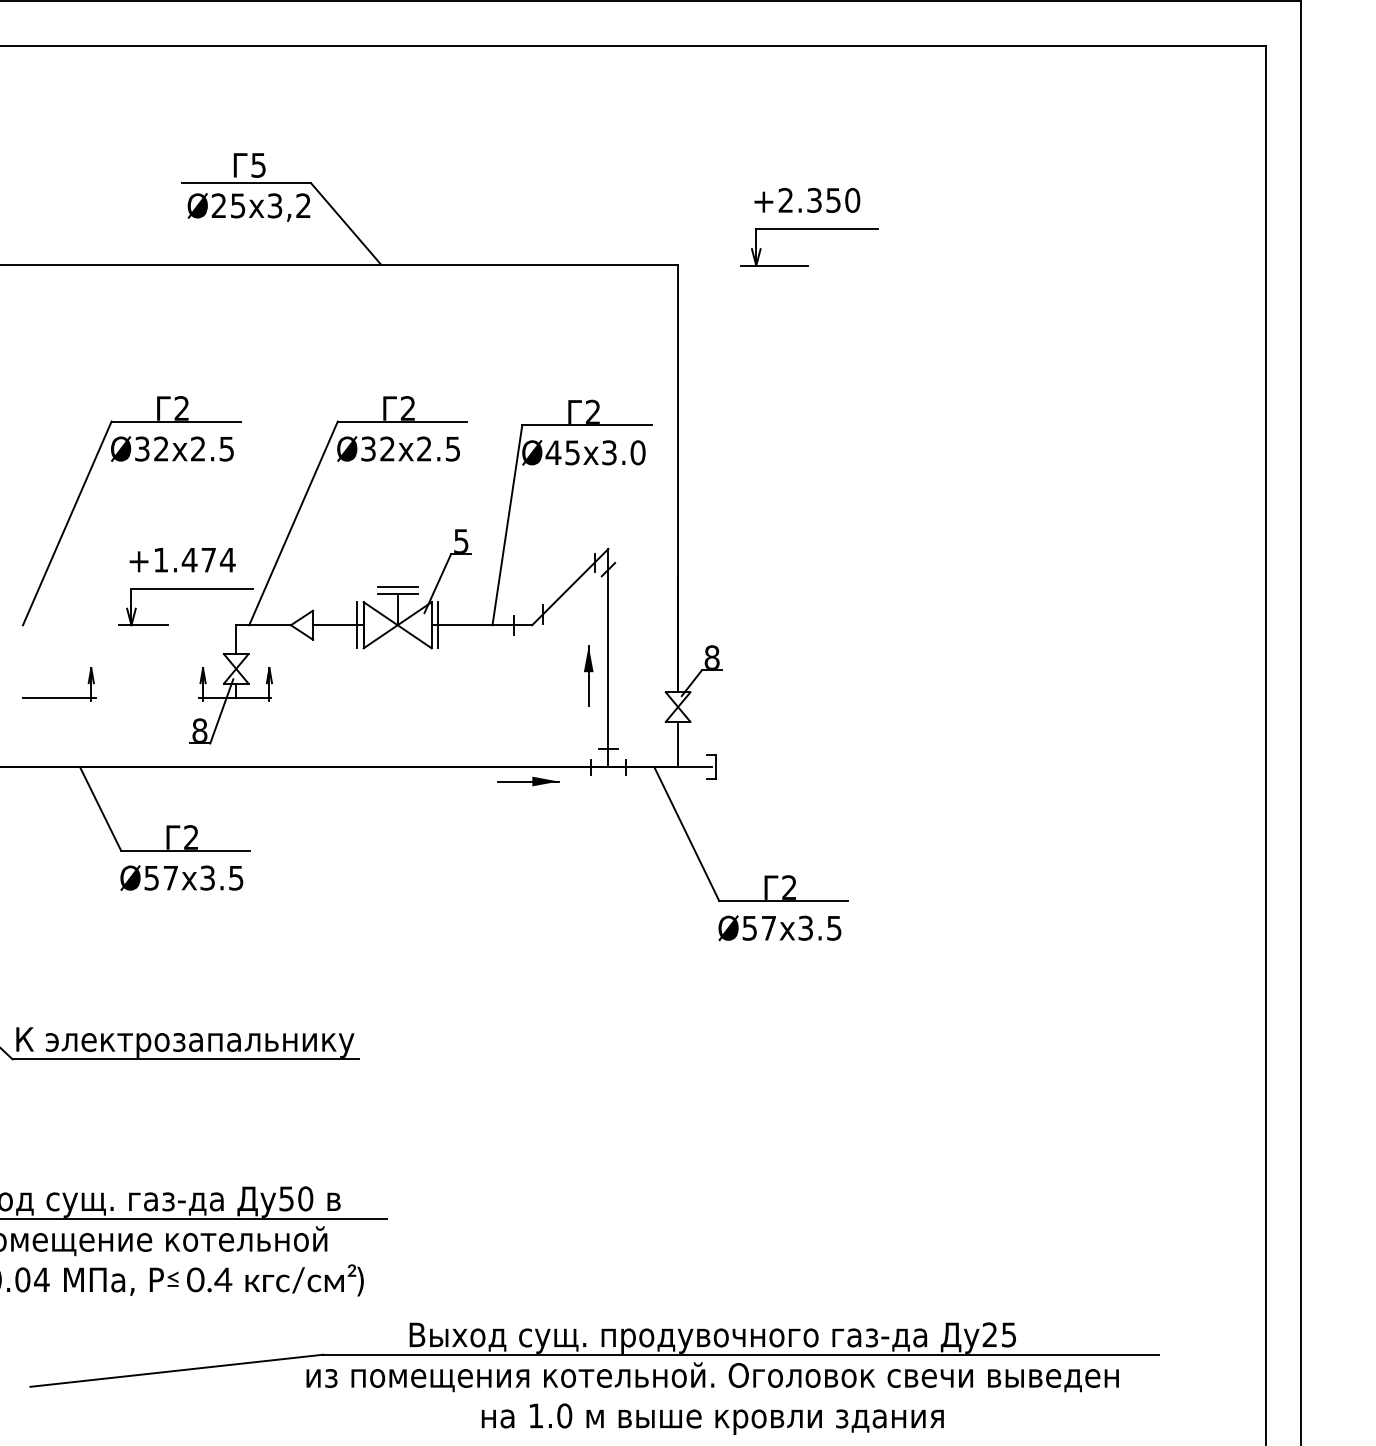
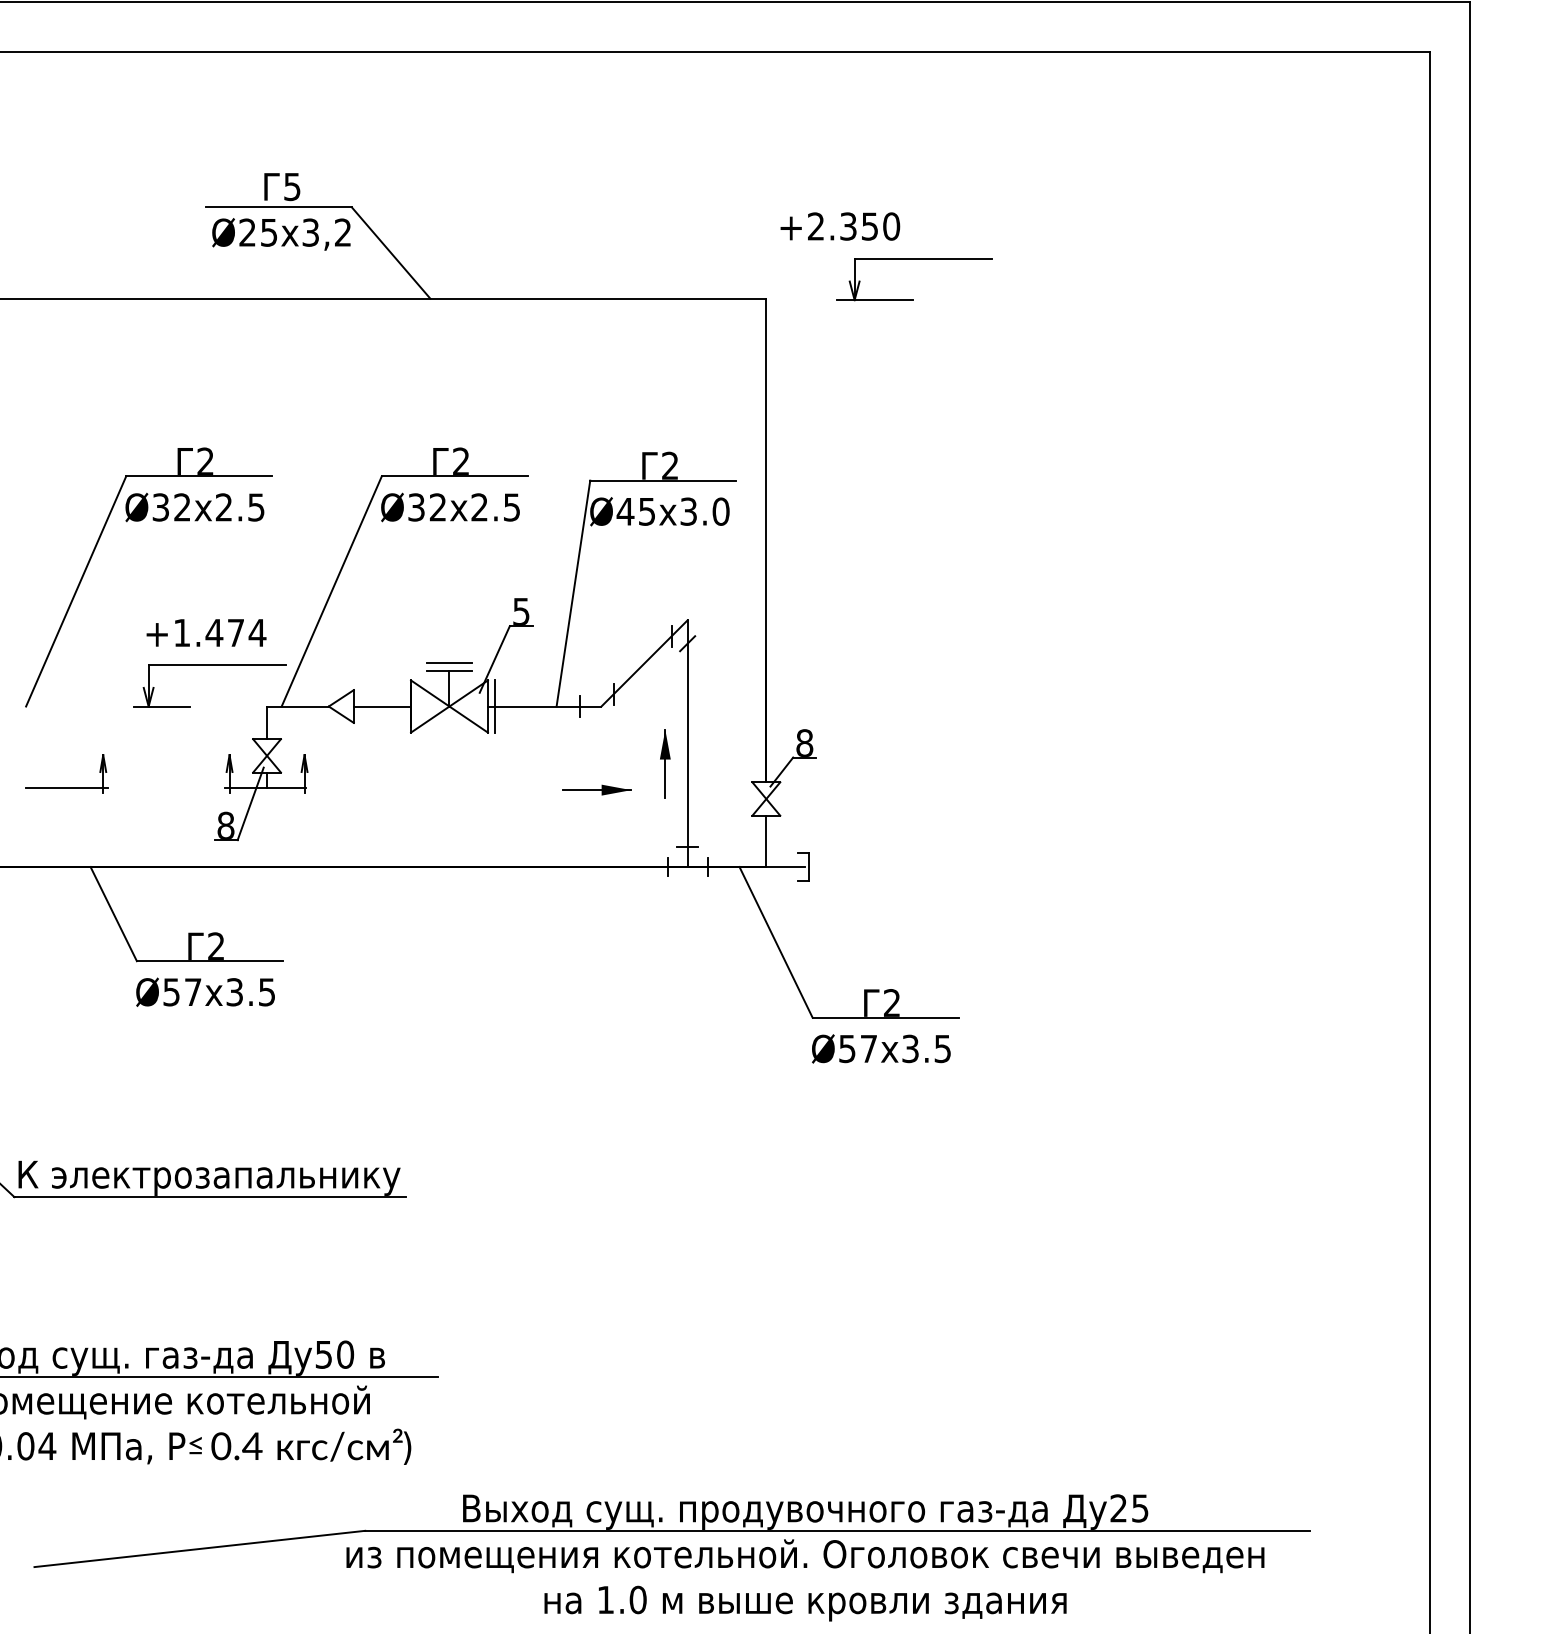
text: (807, 200) -> (840, 226), moved
line: (357, 625) -> (403, 706), removed
part: (527, 780) -> (596, 789), moved

